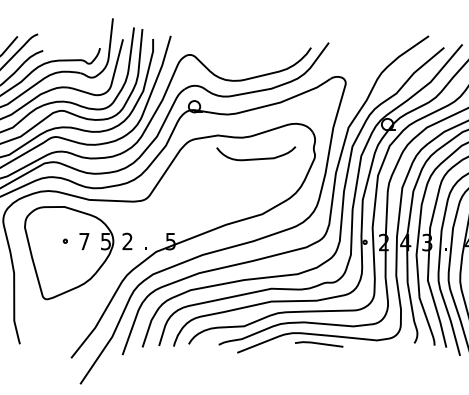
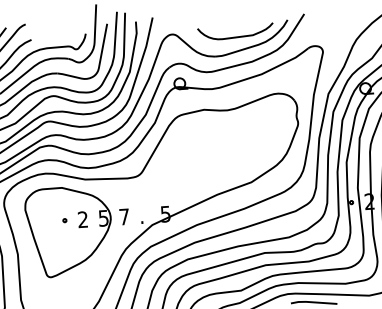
curve: (256, 158) -> (236, 36), moved
text: (84, 241) -> (83, 219), 7 -> 2
text: (127, 241) -> (124, 216), 2 -> 7

